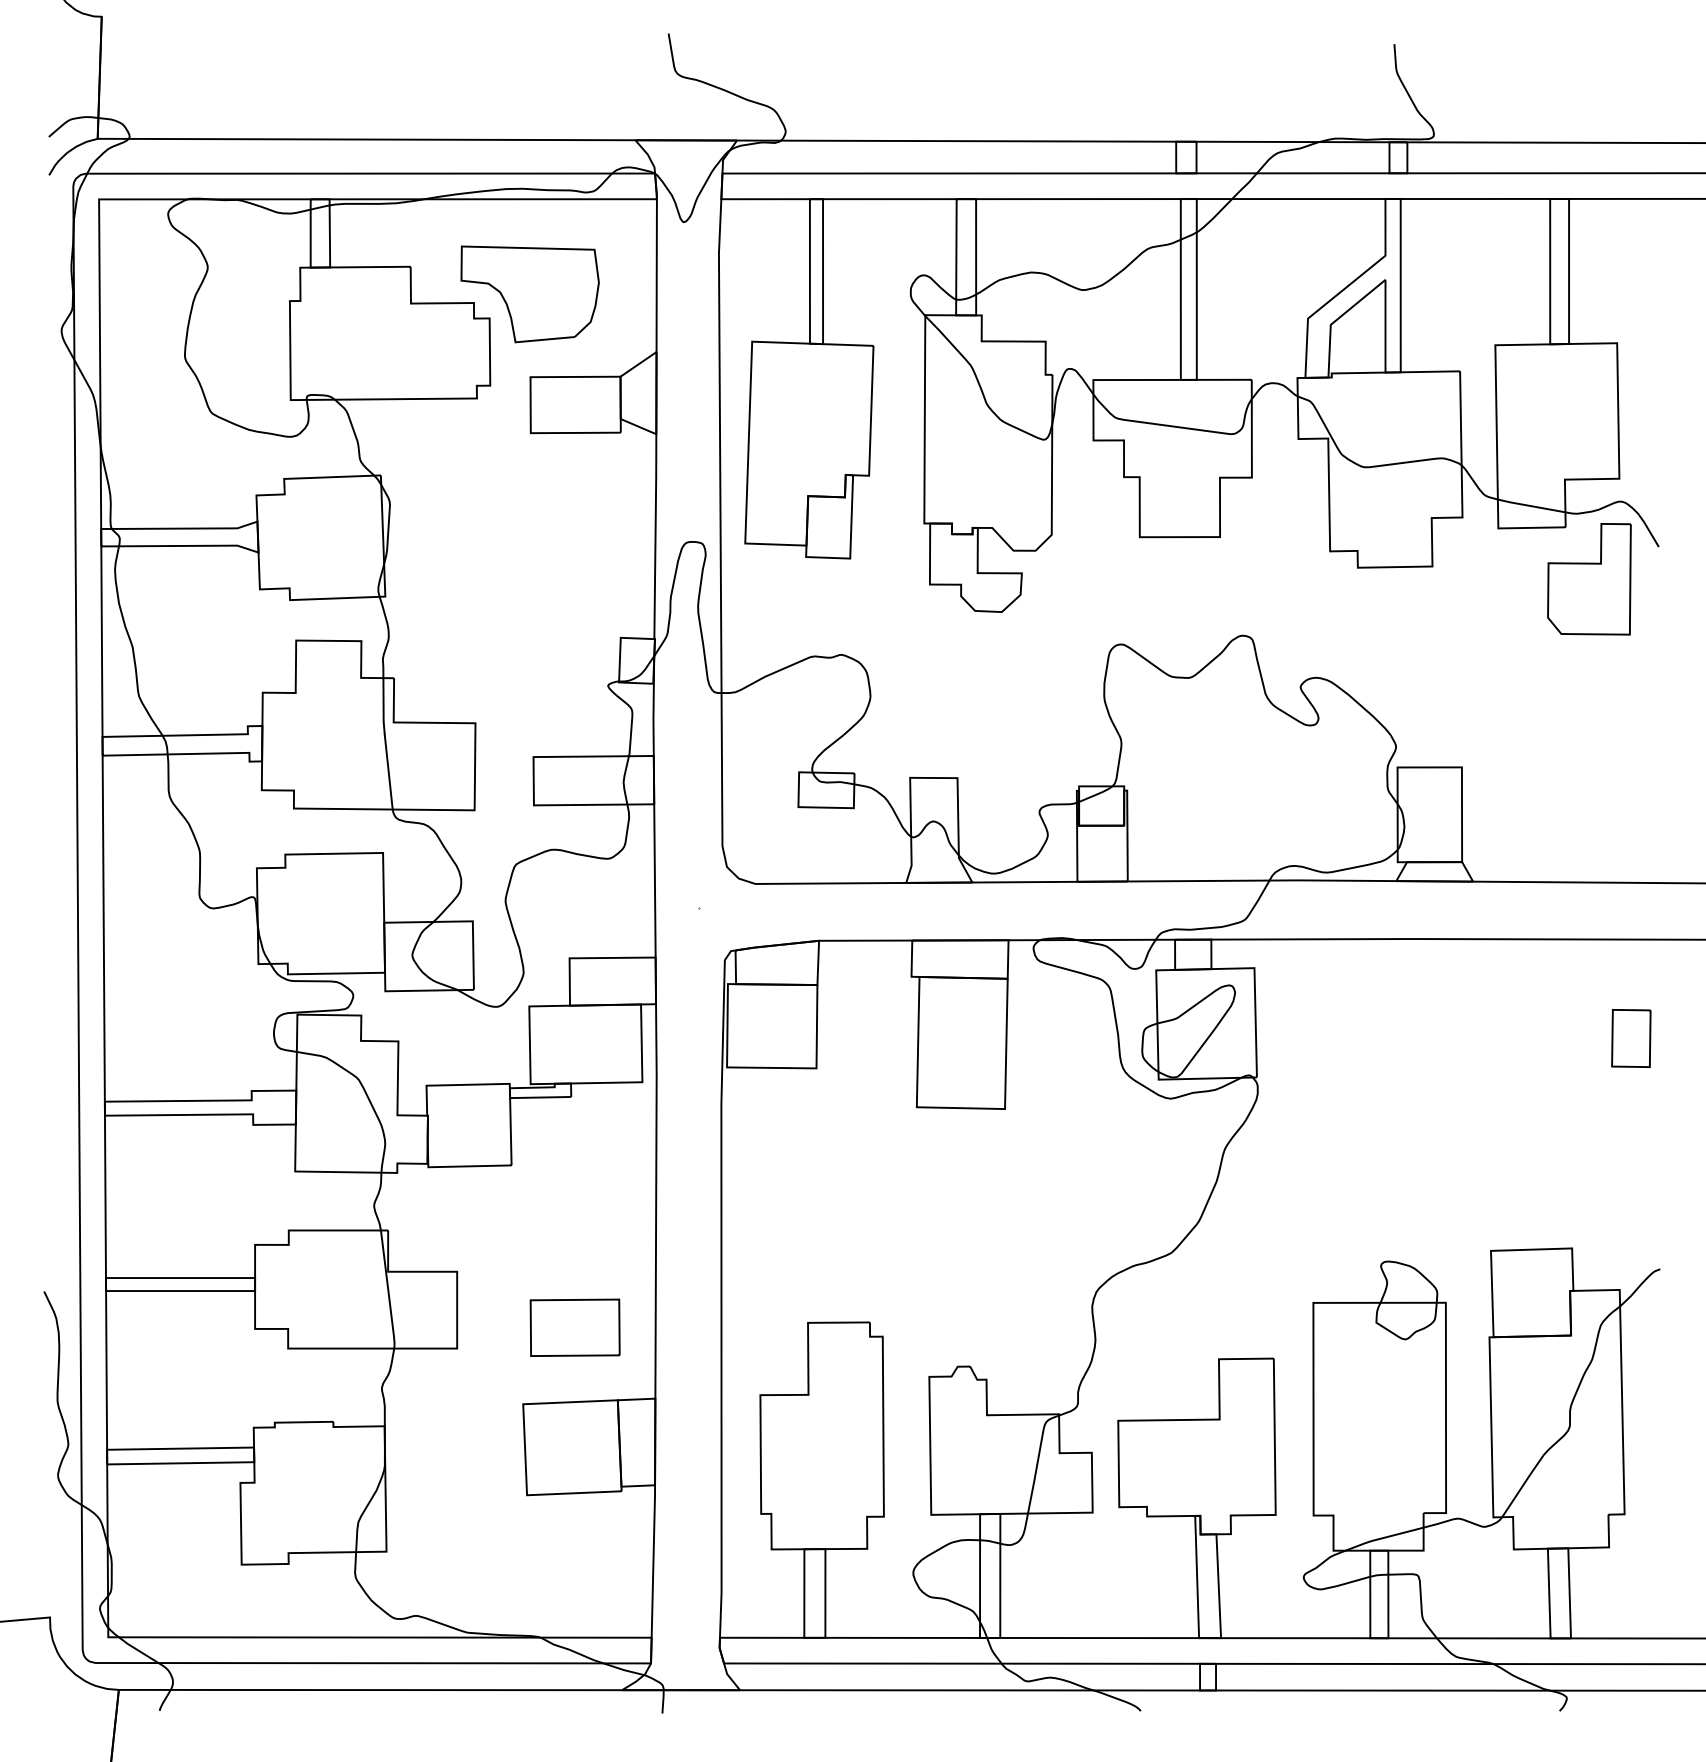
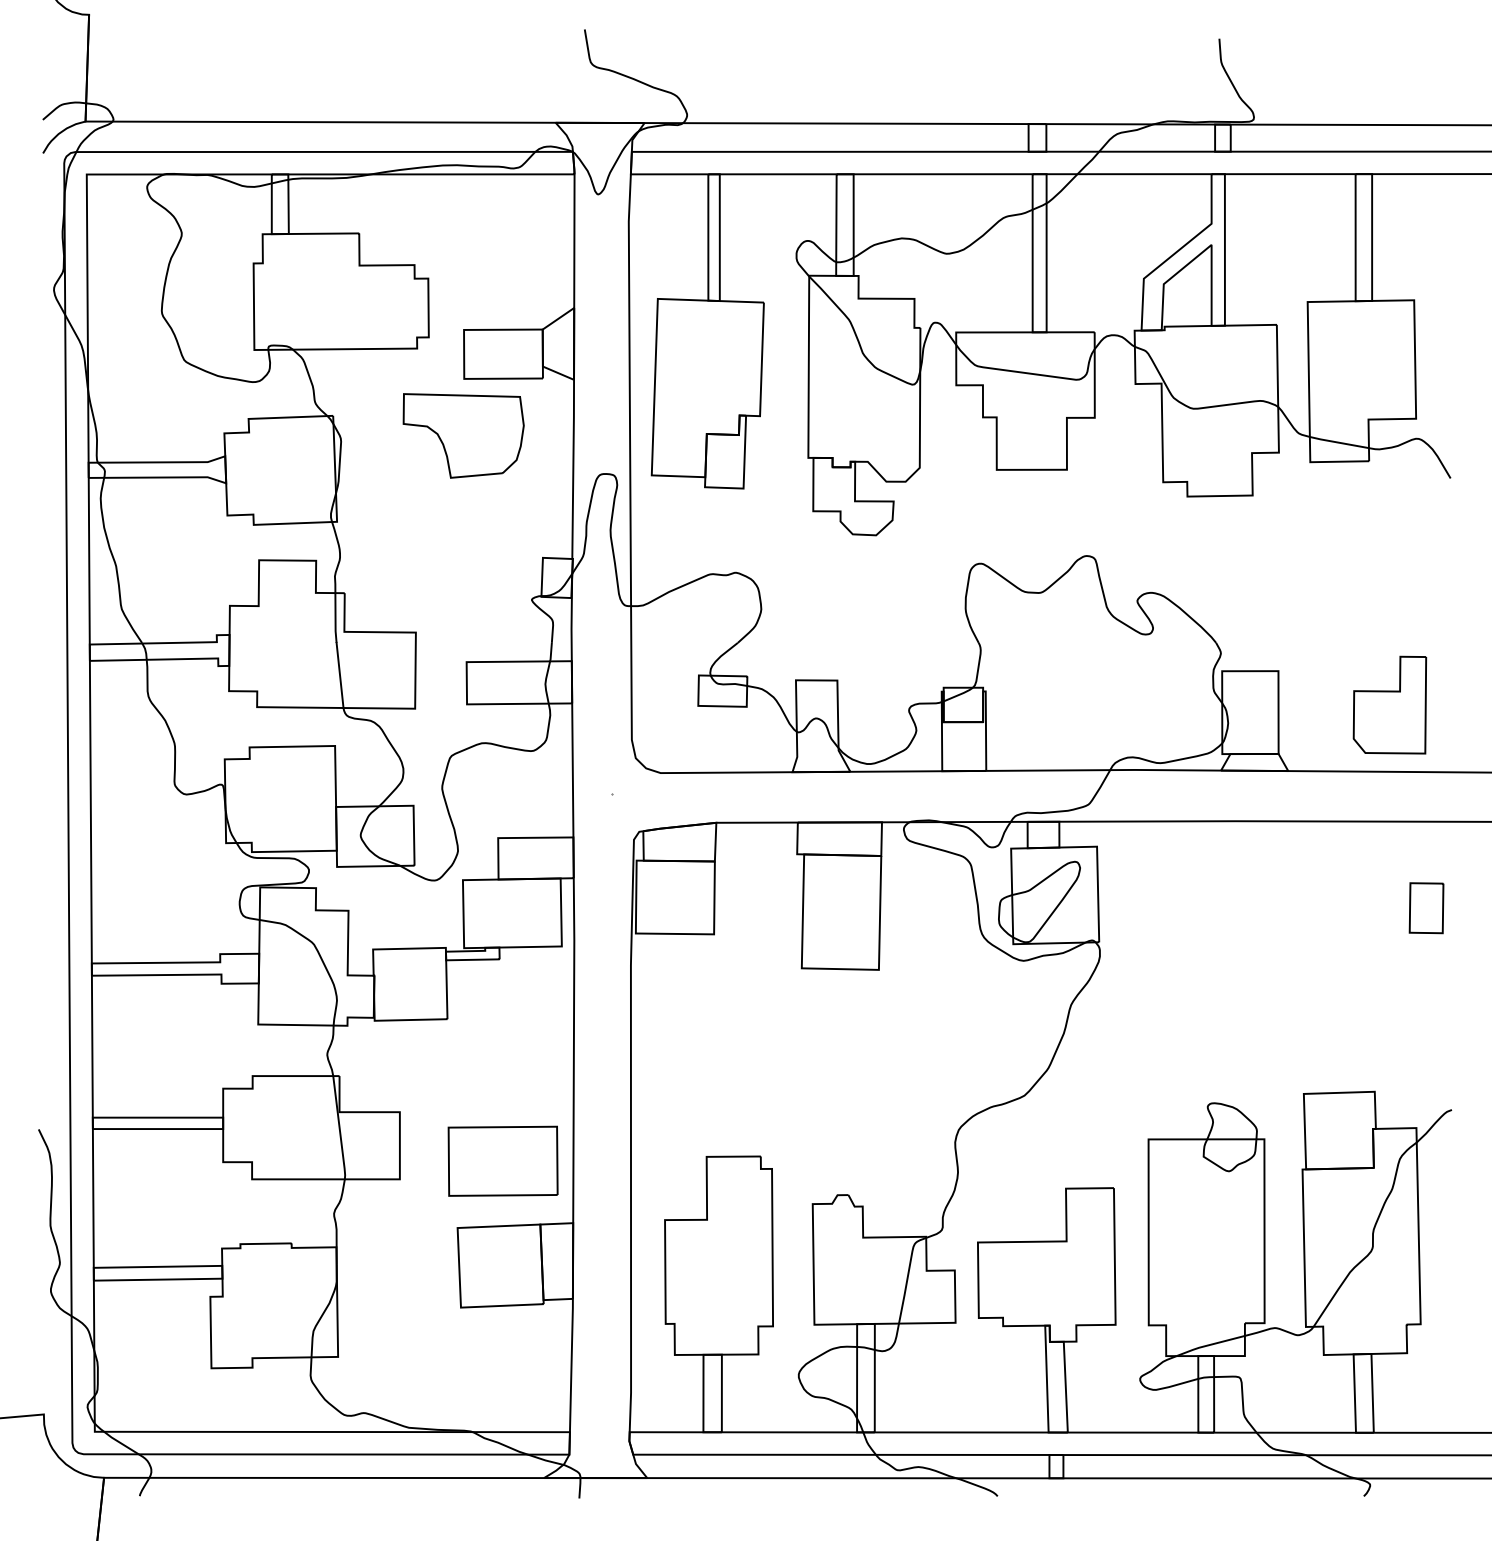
part: (529, 294) -> (463, 436), moved
part: (1589, 579) -> (1389, 705), moved
part: (574, 1327) -> (502, 1160), size x1.4

